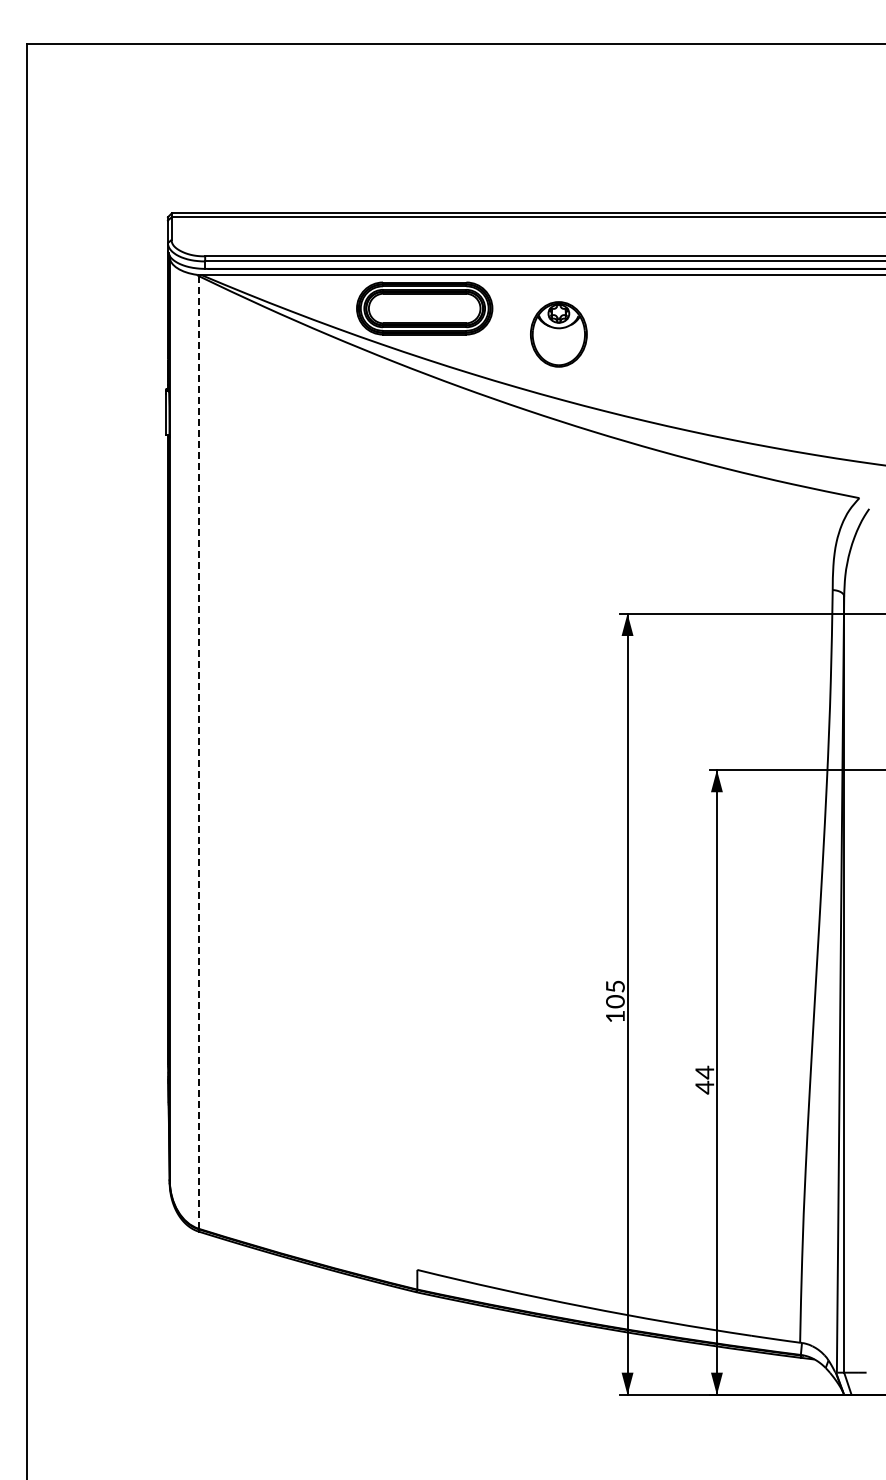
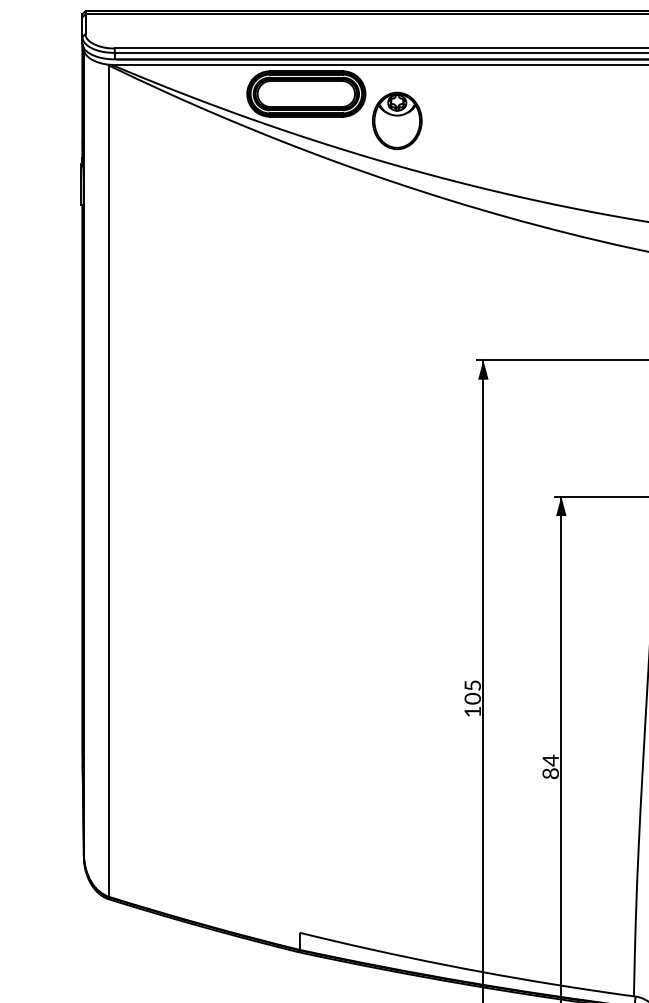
part: (558, 334) -> (396, 121), moved
line: (198, 752) -> (109, 481), dashed -> solid
text: (704, 1087) -> (550, 773), 44 -> 84

